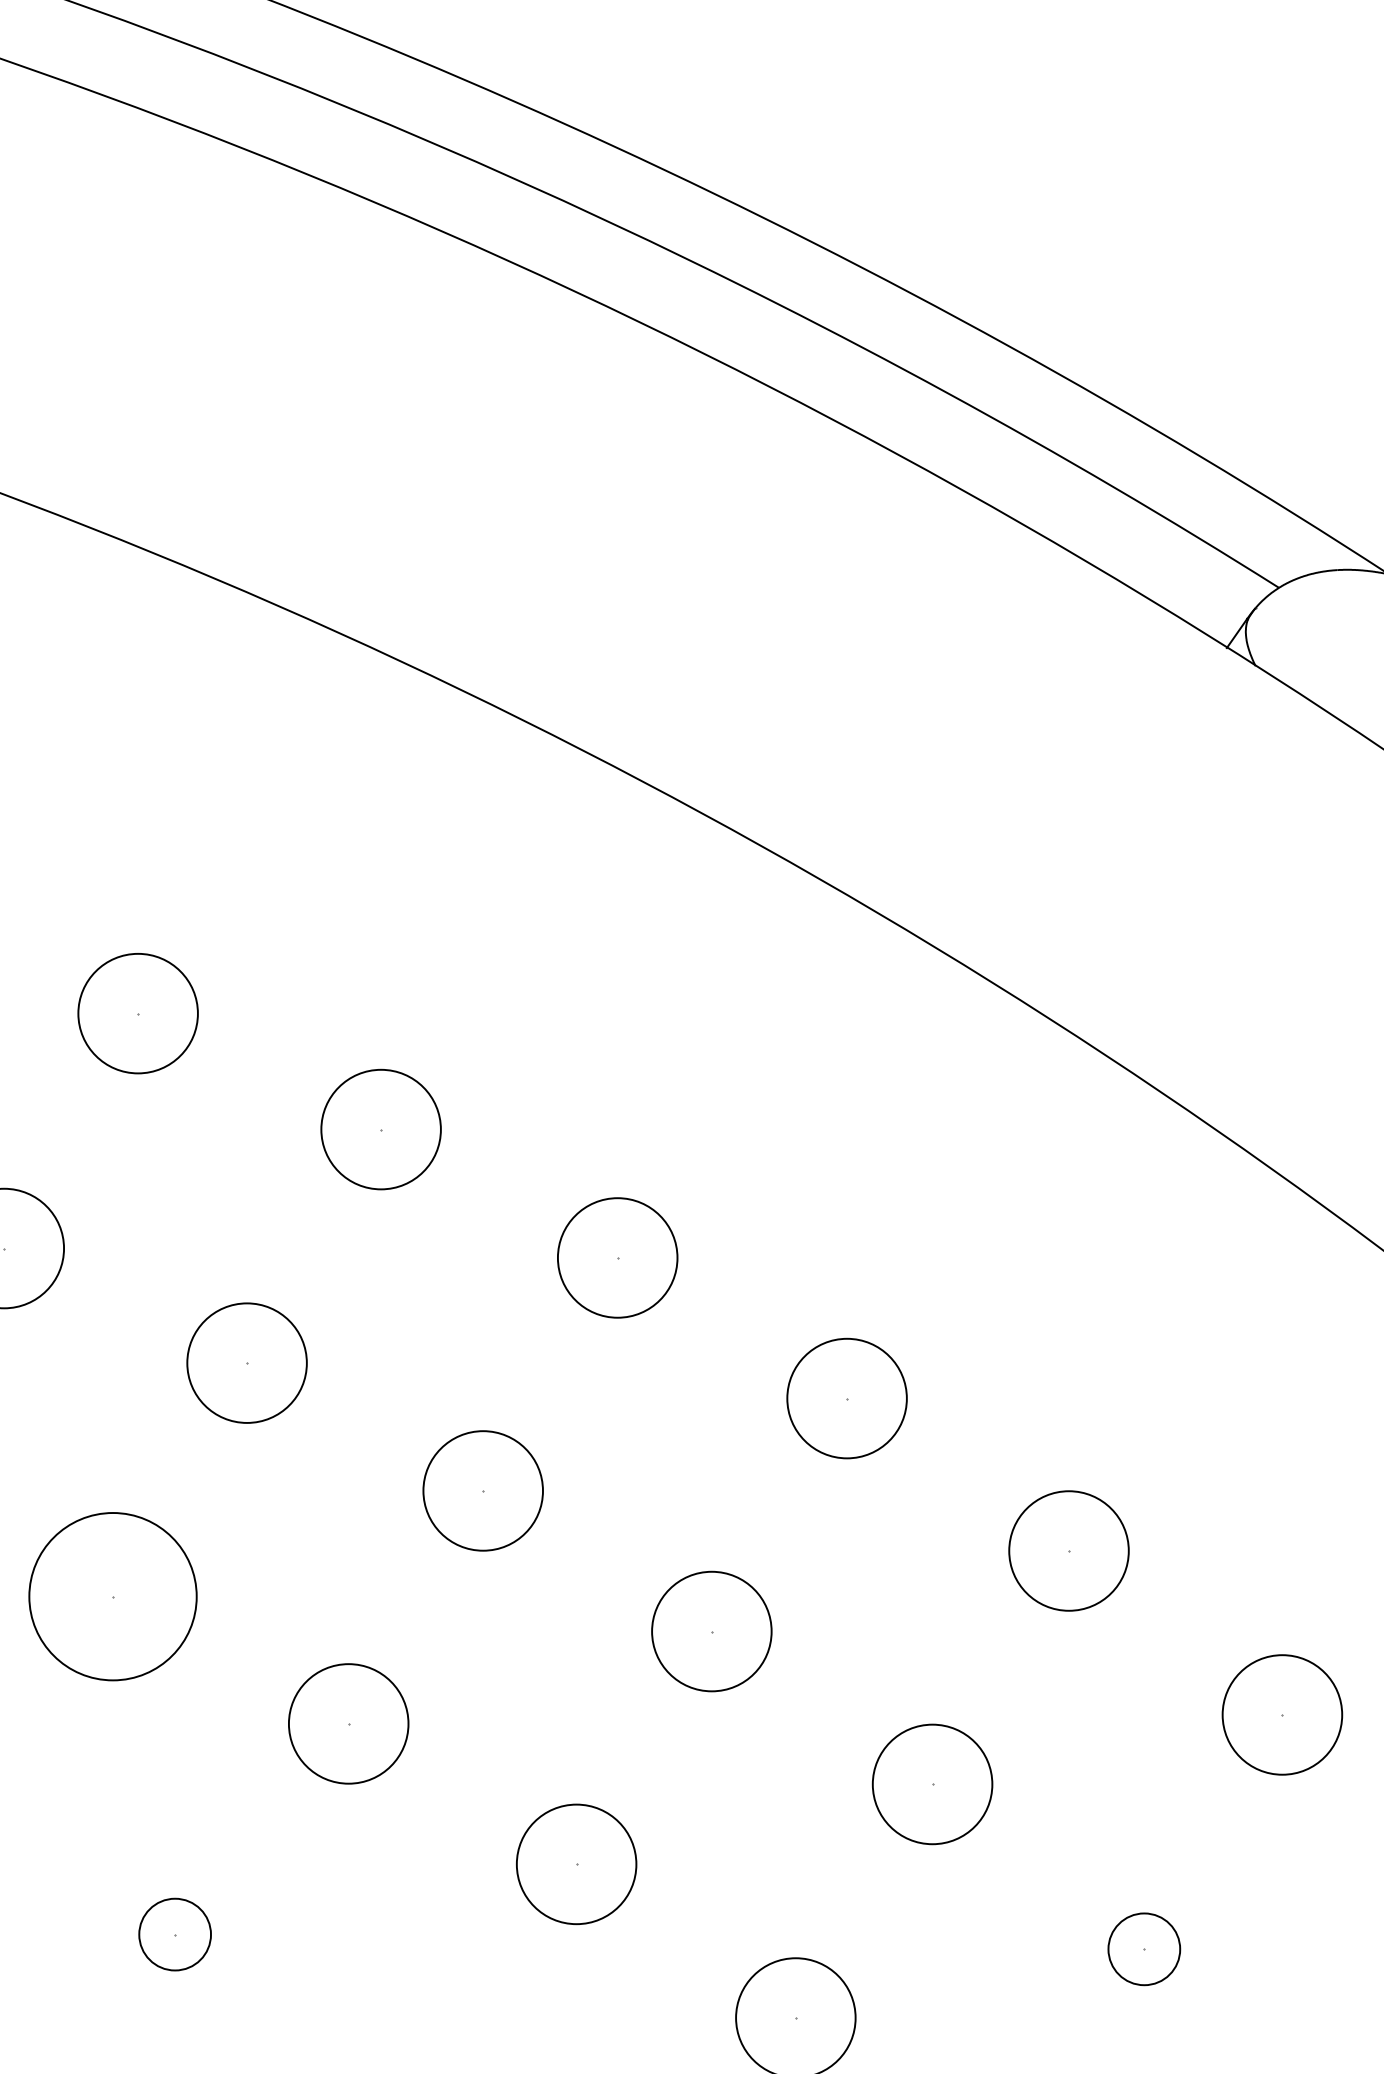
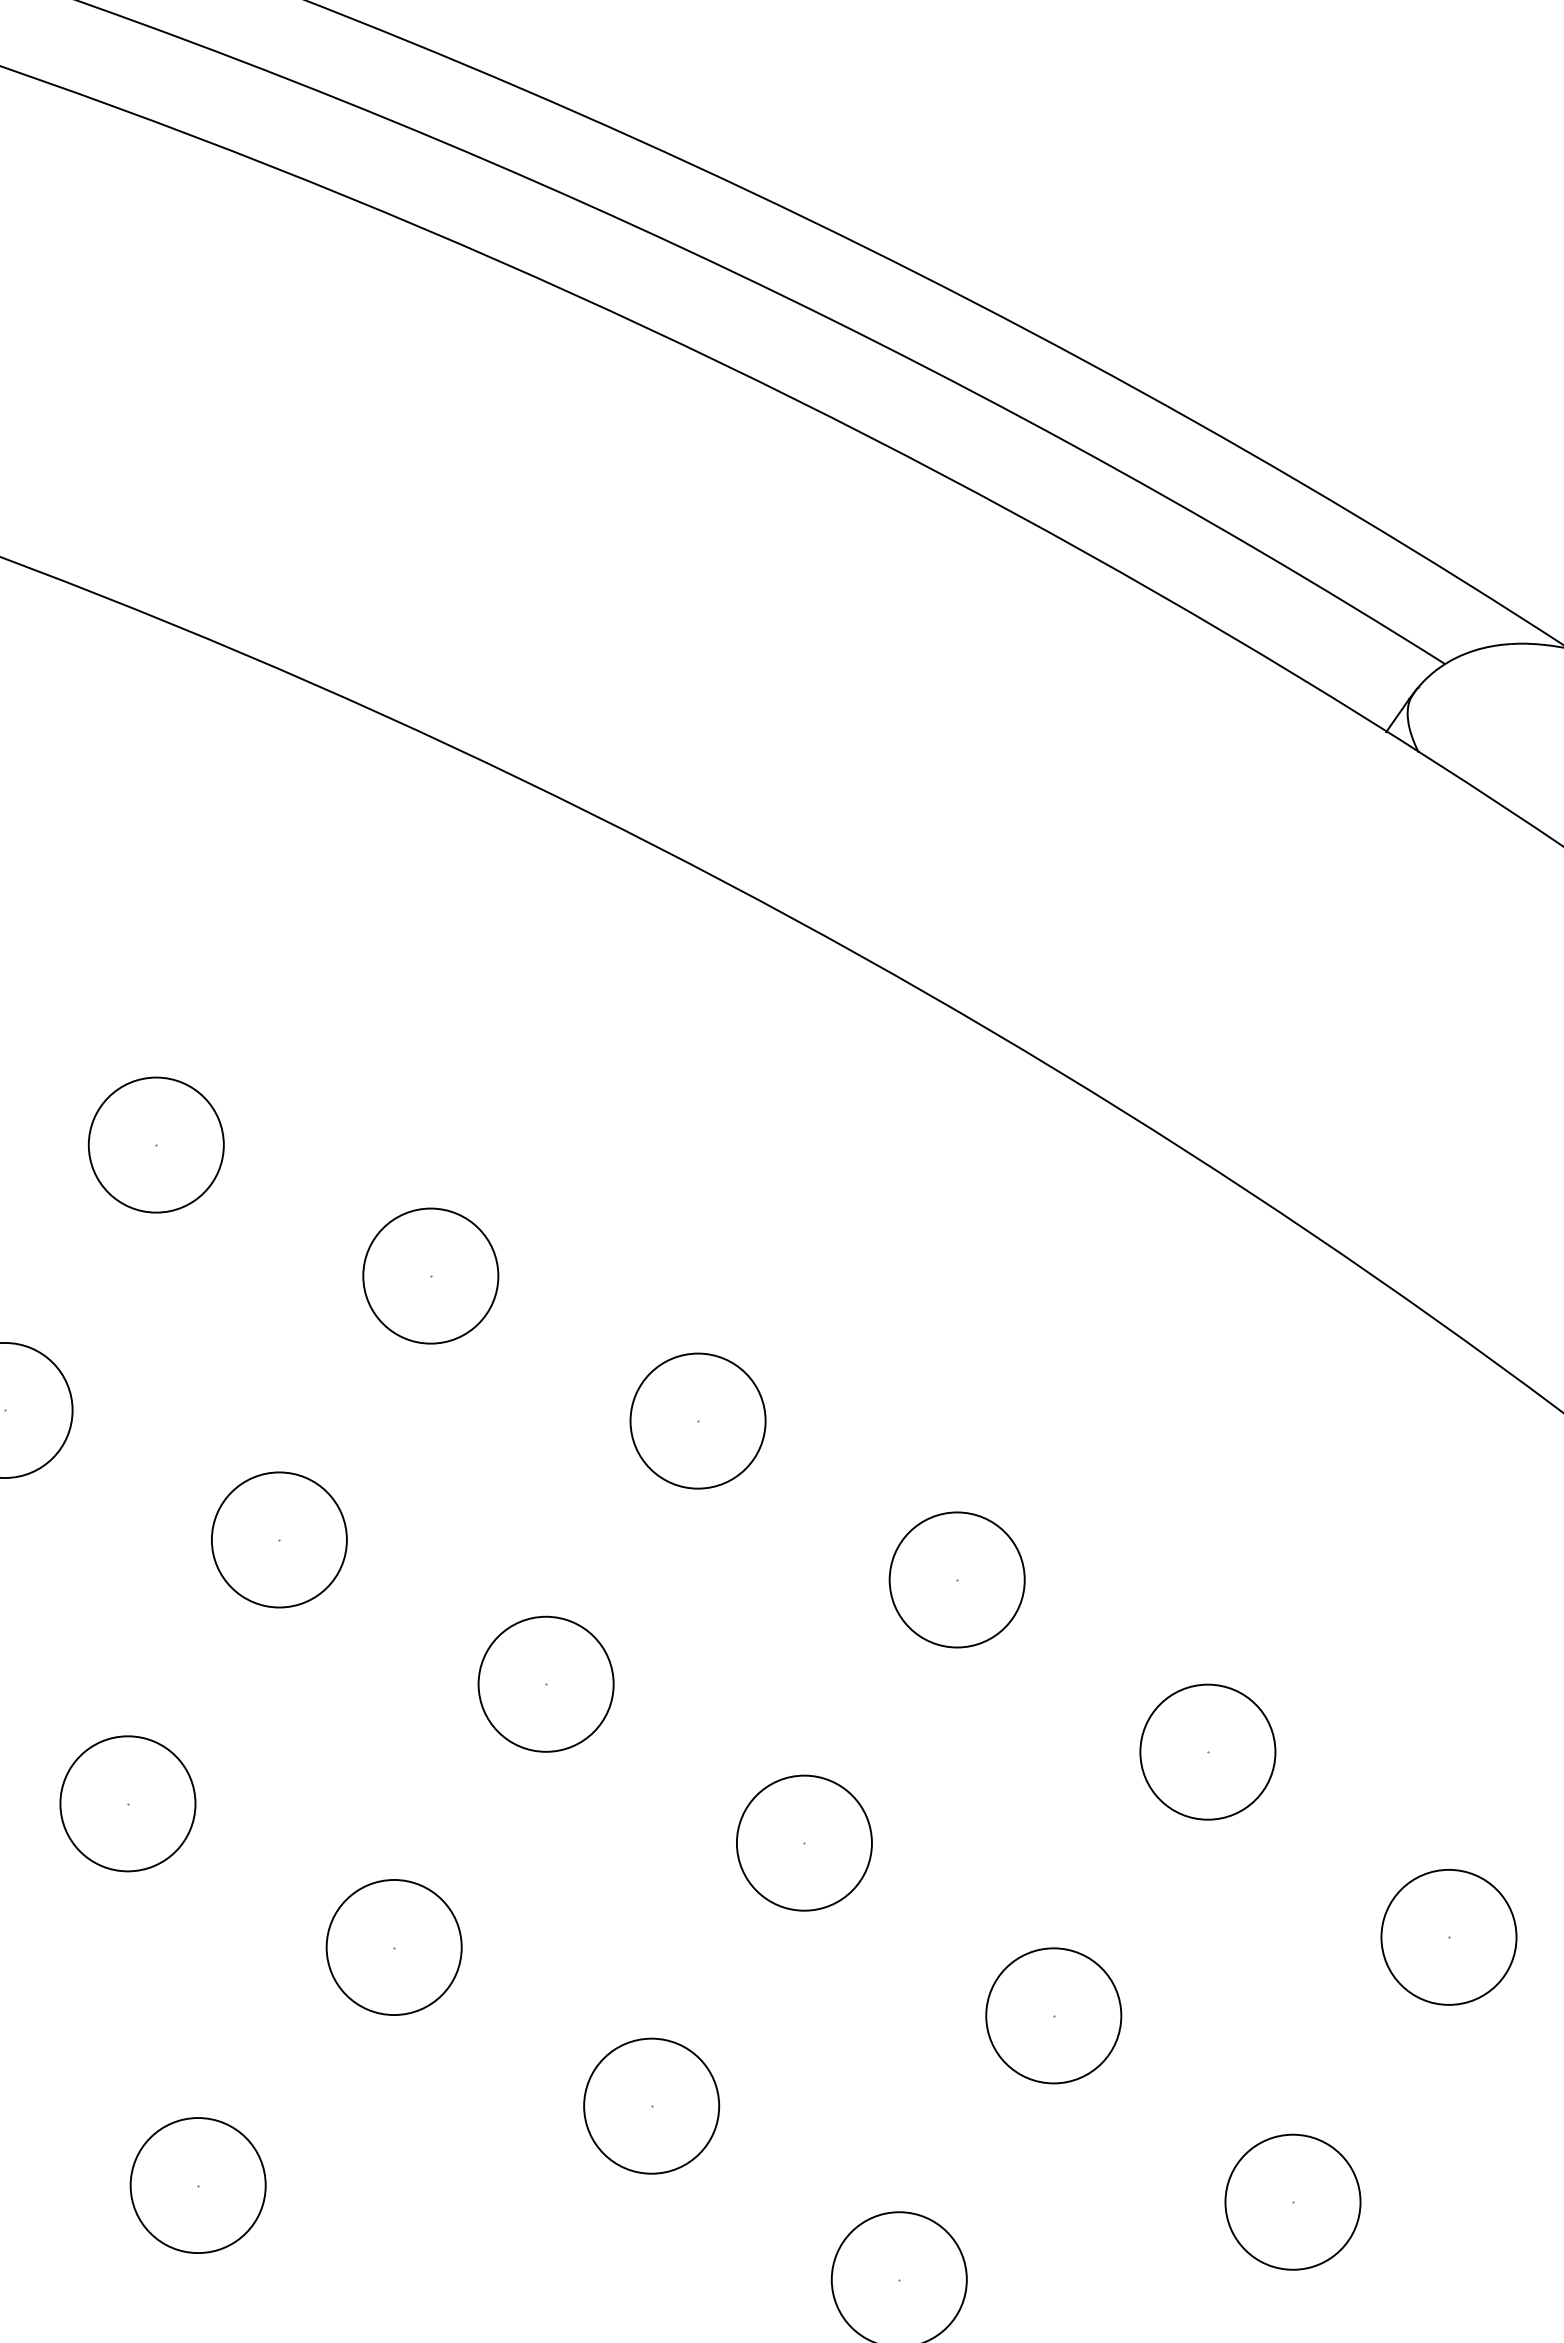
part: (112, 1596) -> (127, 1803), size x0.71
part: (174, 1934) -> (197, 2185), size x1.67
part: (1143, 1948) -> (1292, 2201), size x1.67

